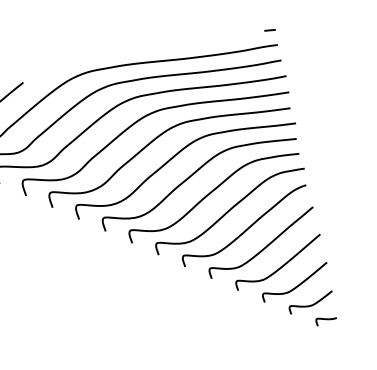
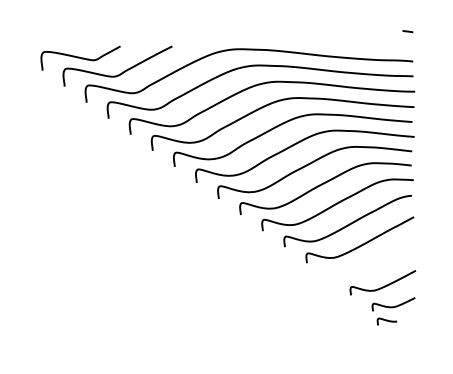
line: (269, 30) -> (407, 31), moved
curve: (280, 266) -> (372, 265), removed
curve: (325, 320) -> (386, 321), moved

